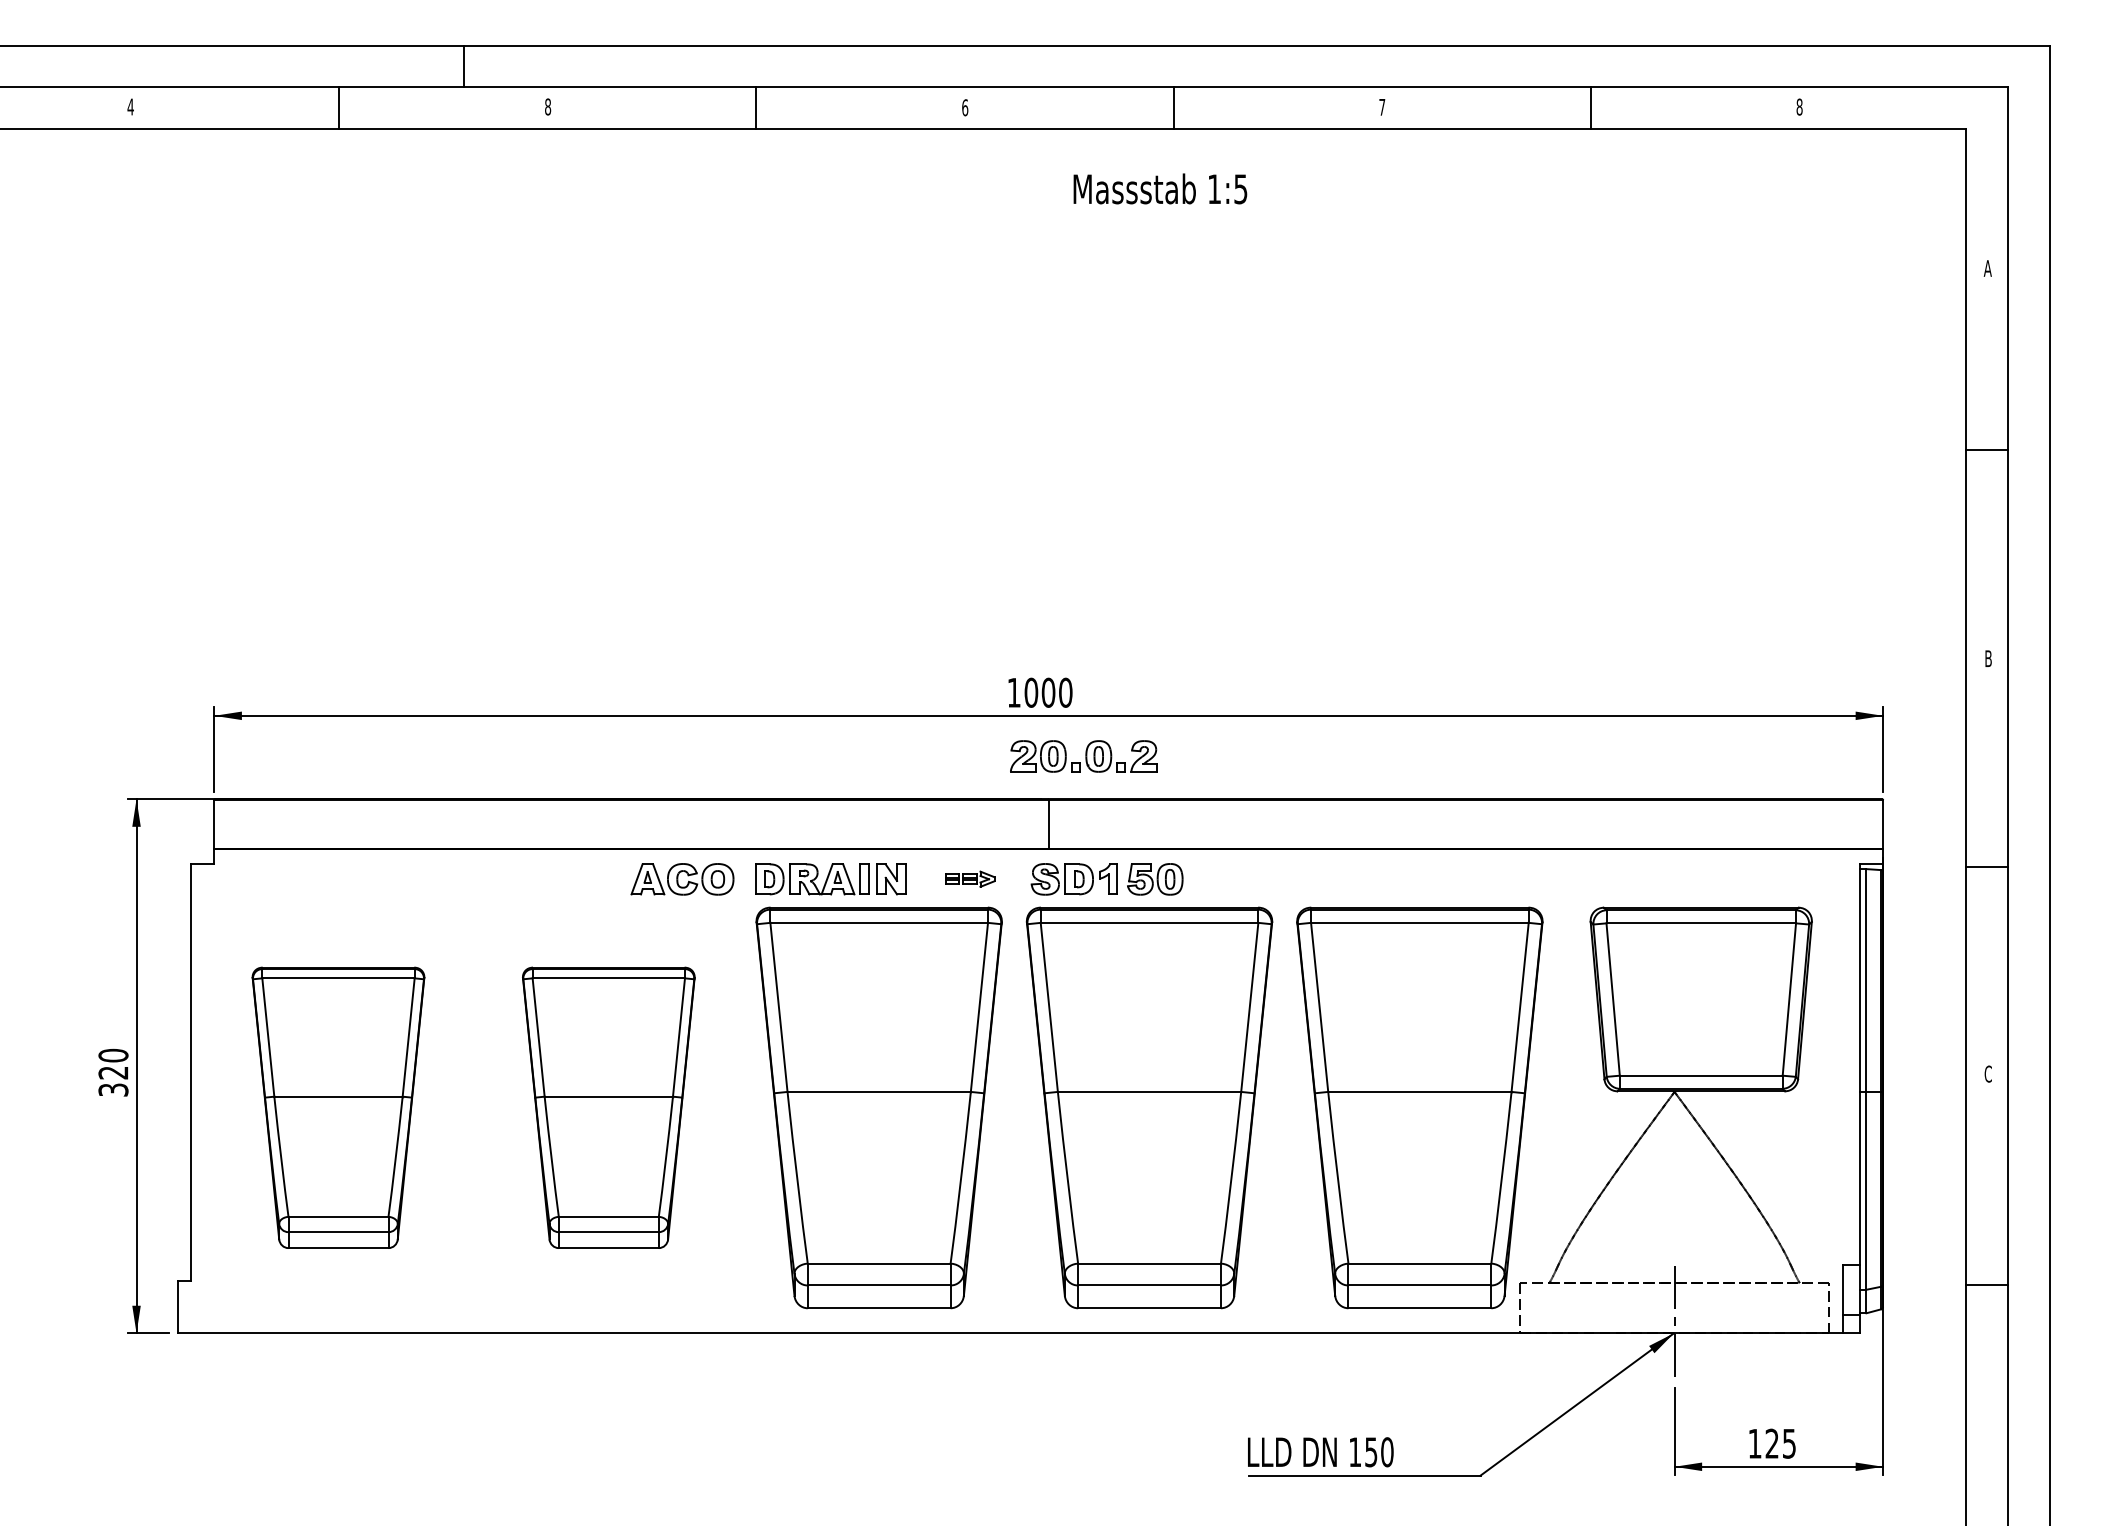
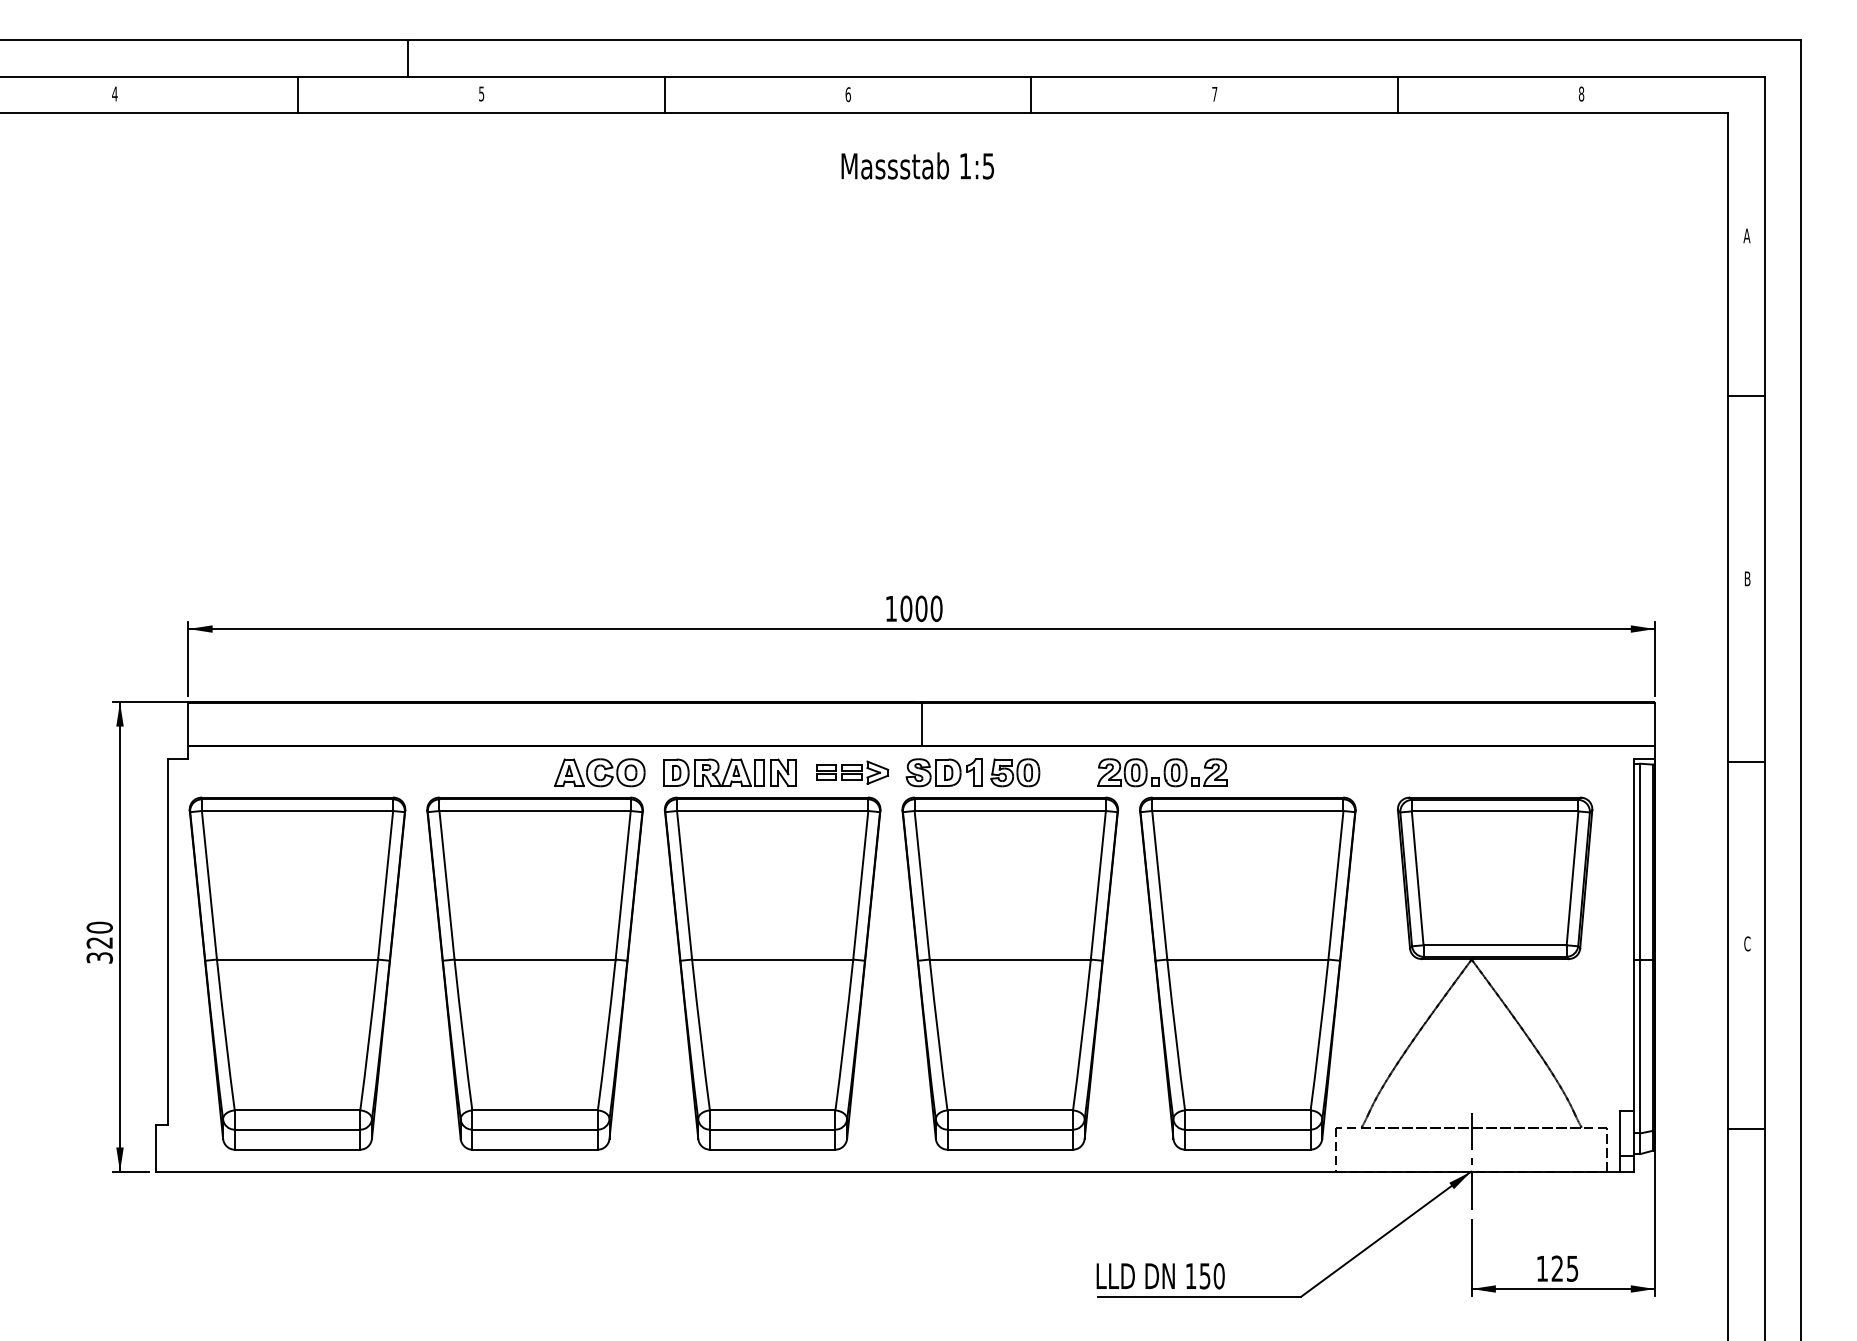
text: (547, 106) -> (481, 93), 8 -> 5
text: (1160, 188) -> (917, 165), moved
part: (1083, 756) -> (1162, 772), moved
part: (970, 879) -> (852, 772), size x1.67
part: (338, 1107) -> (297, 973), size x1.43
part: (608, 1107) -> (534, 973), size x1.43

